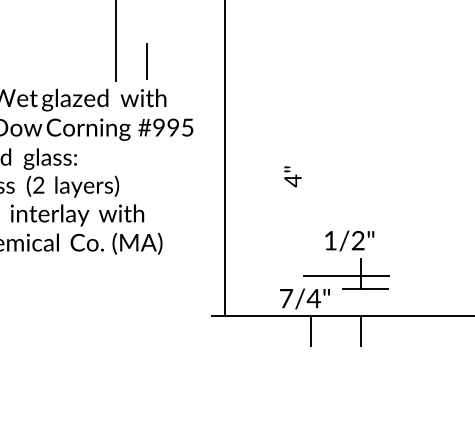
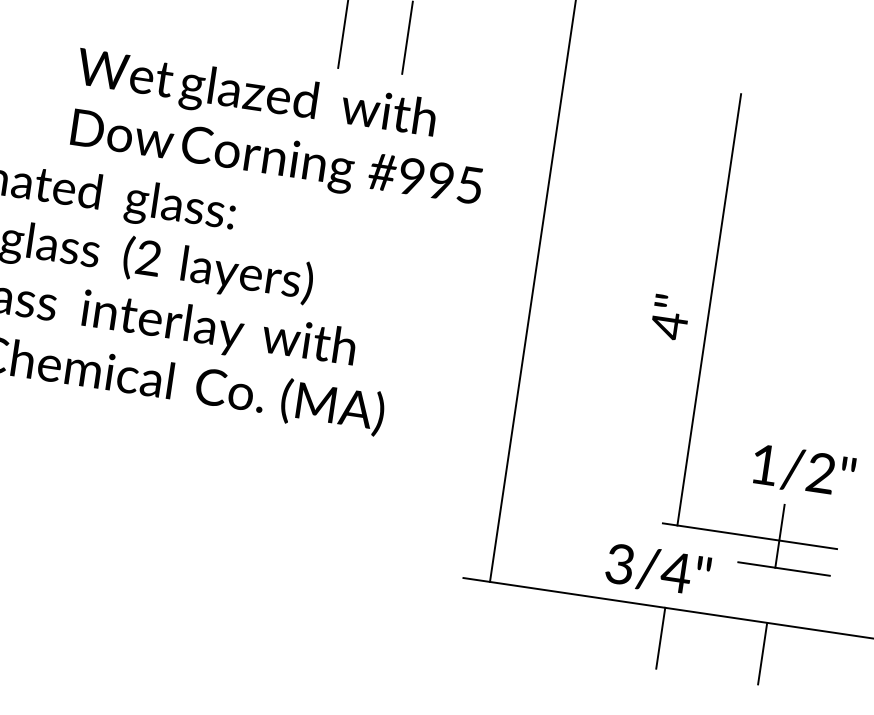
line: (311, 169) -> (710, 308), added
text: (349, 240) -> (803, 470), moved
text: (286, 298) -> (620, 564), 7/4" -> 3/4"

